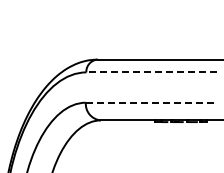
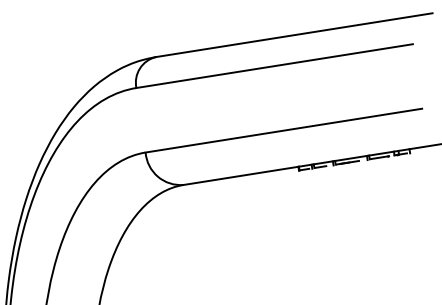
line: (150, 72) -> (272, 66), dashed -> solid
line: (151, 102) -> (284, 129), dashed -> solid

